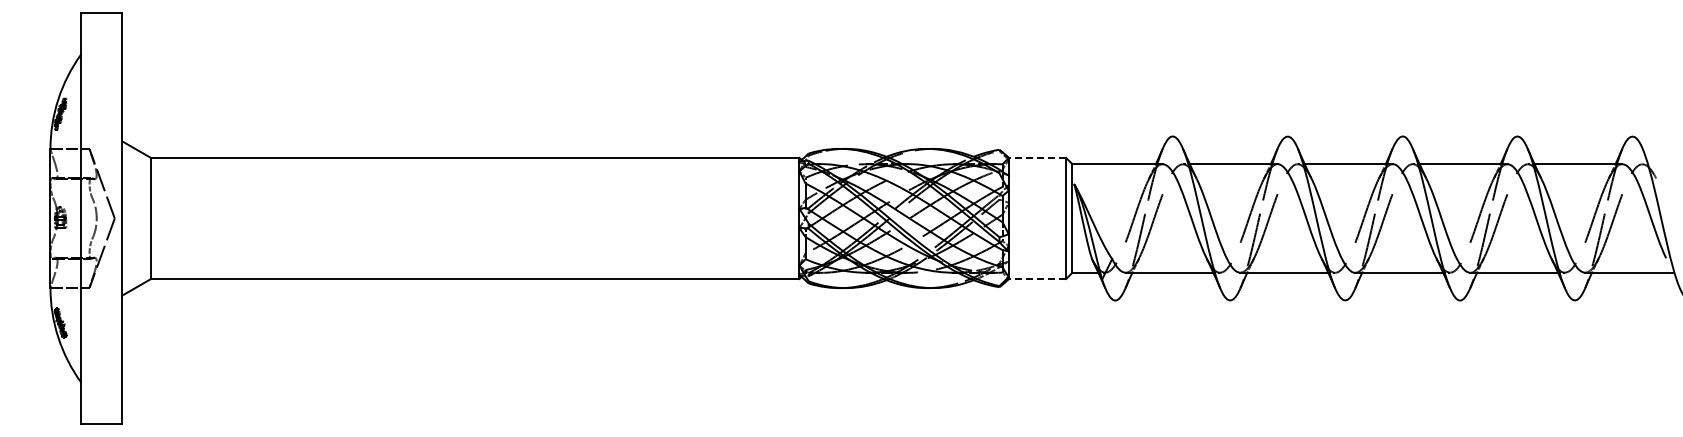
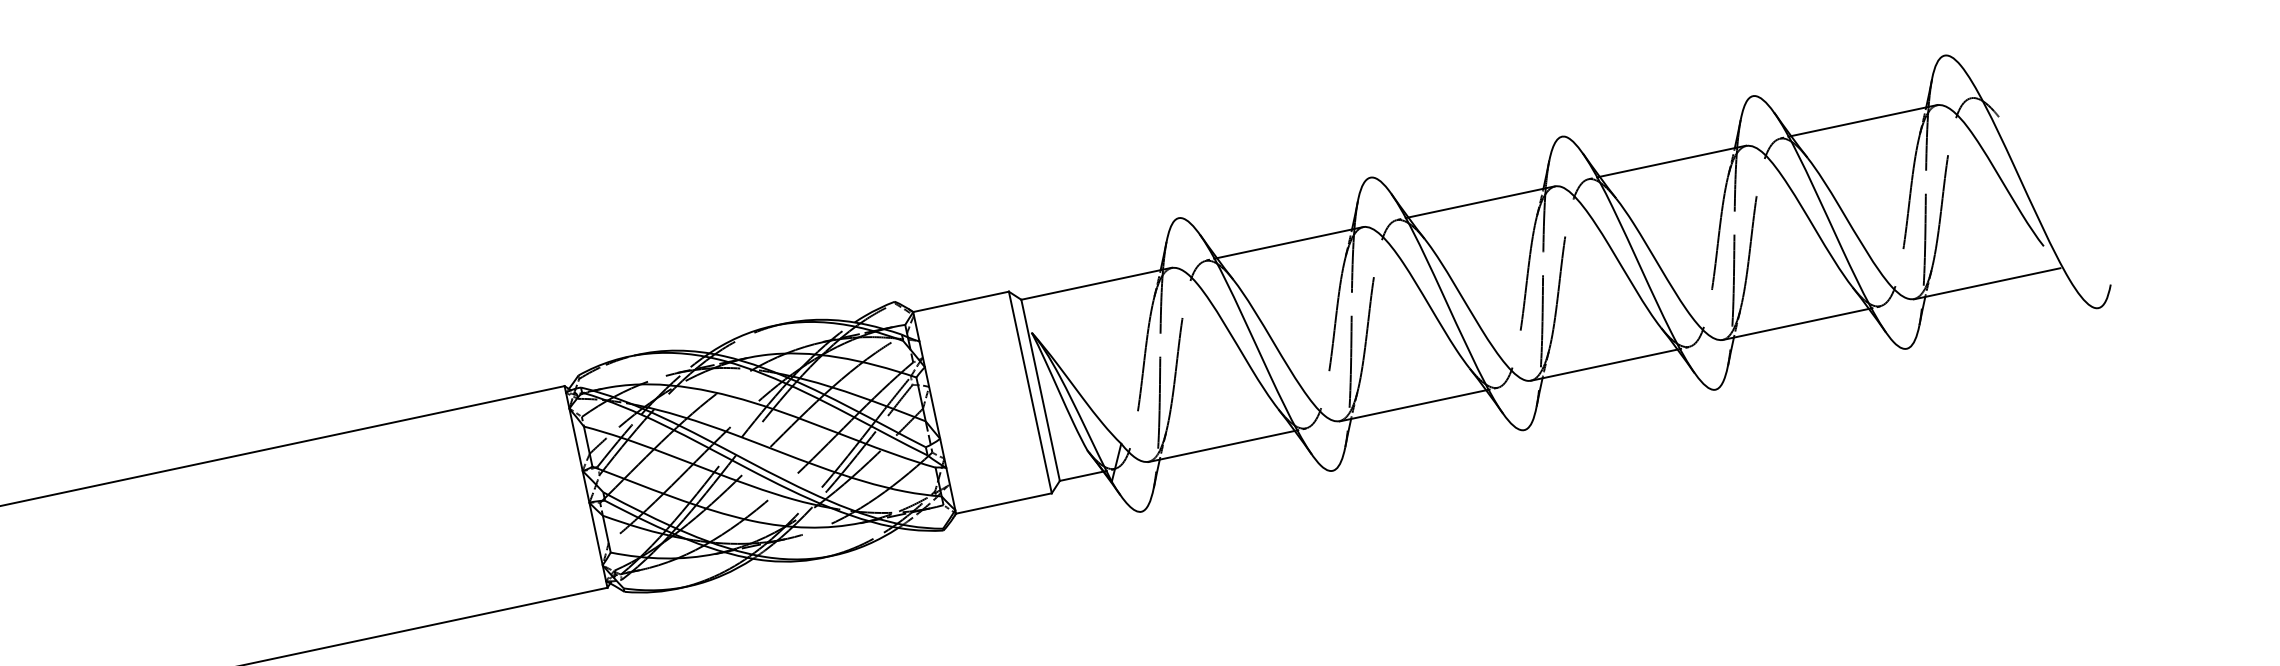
line: (1037, 157) -> (960, 301), dashed -> solid
line: (1037, 279) -> (1004, 504), dashed -> solid

